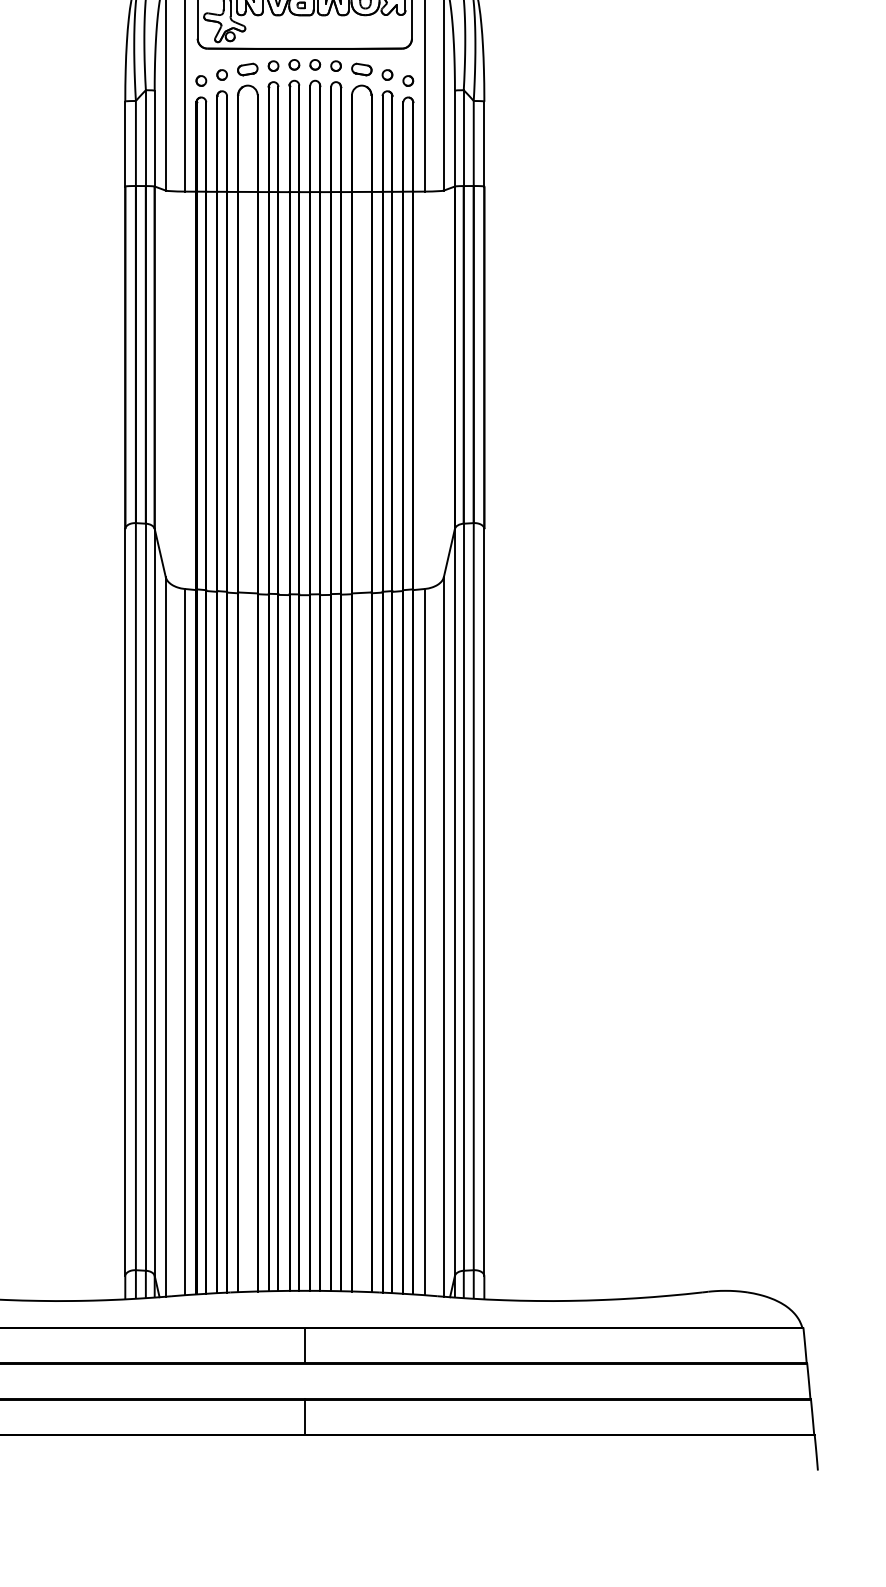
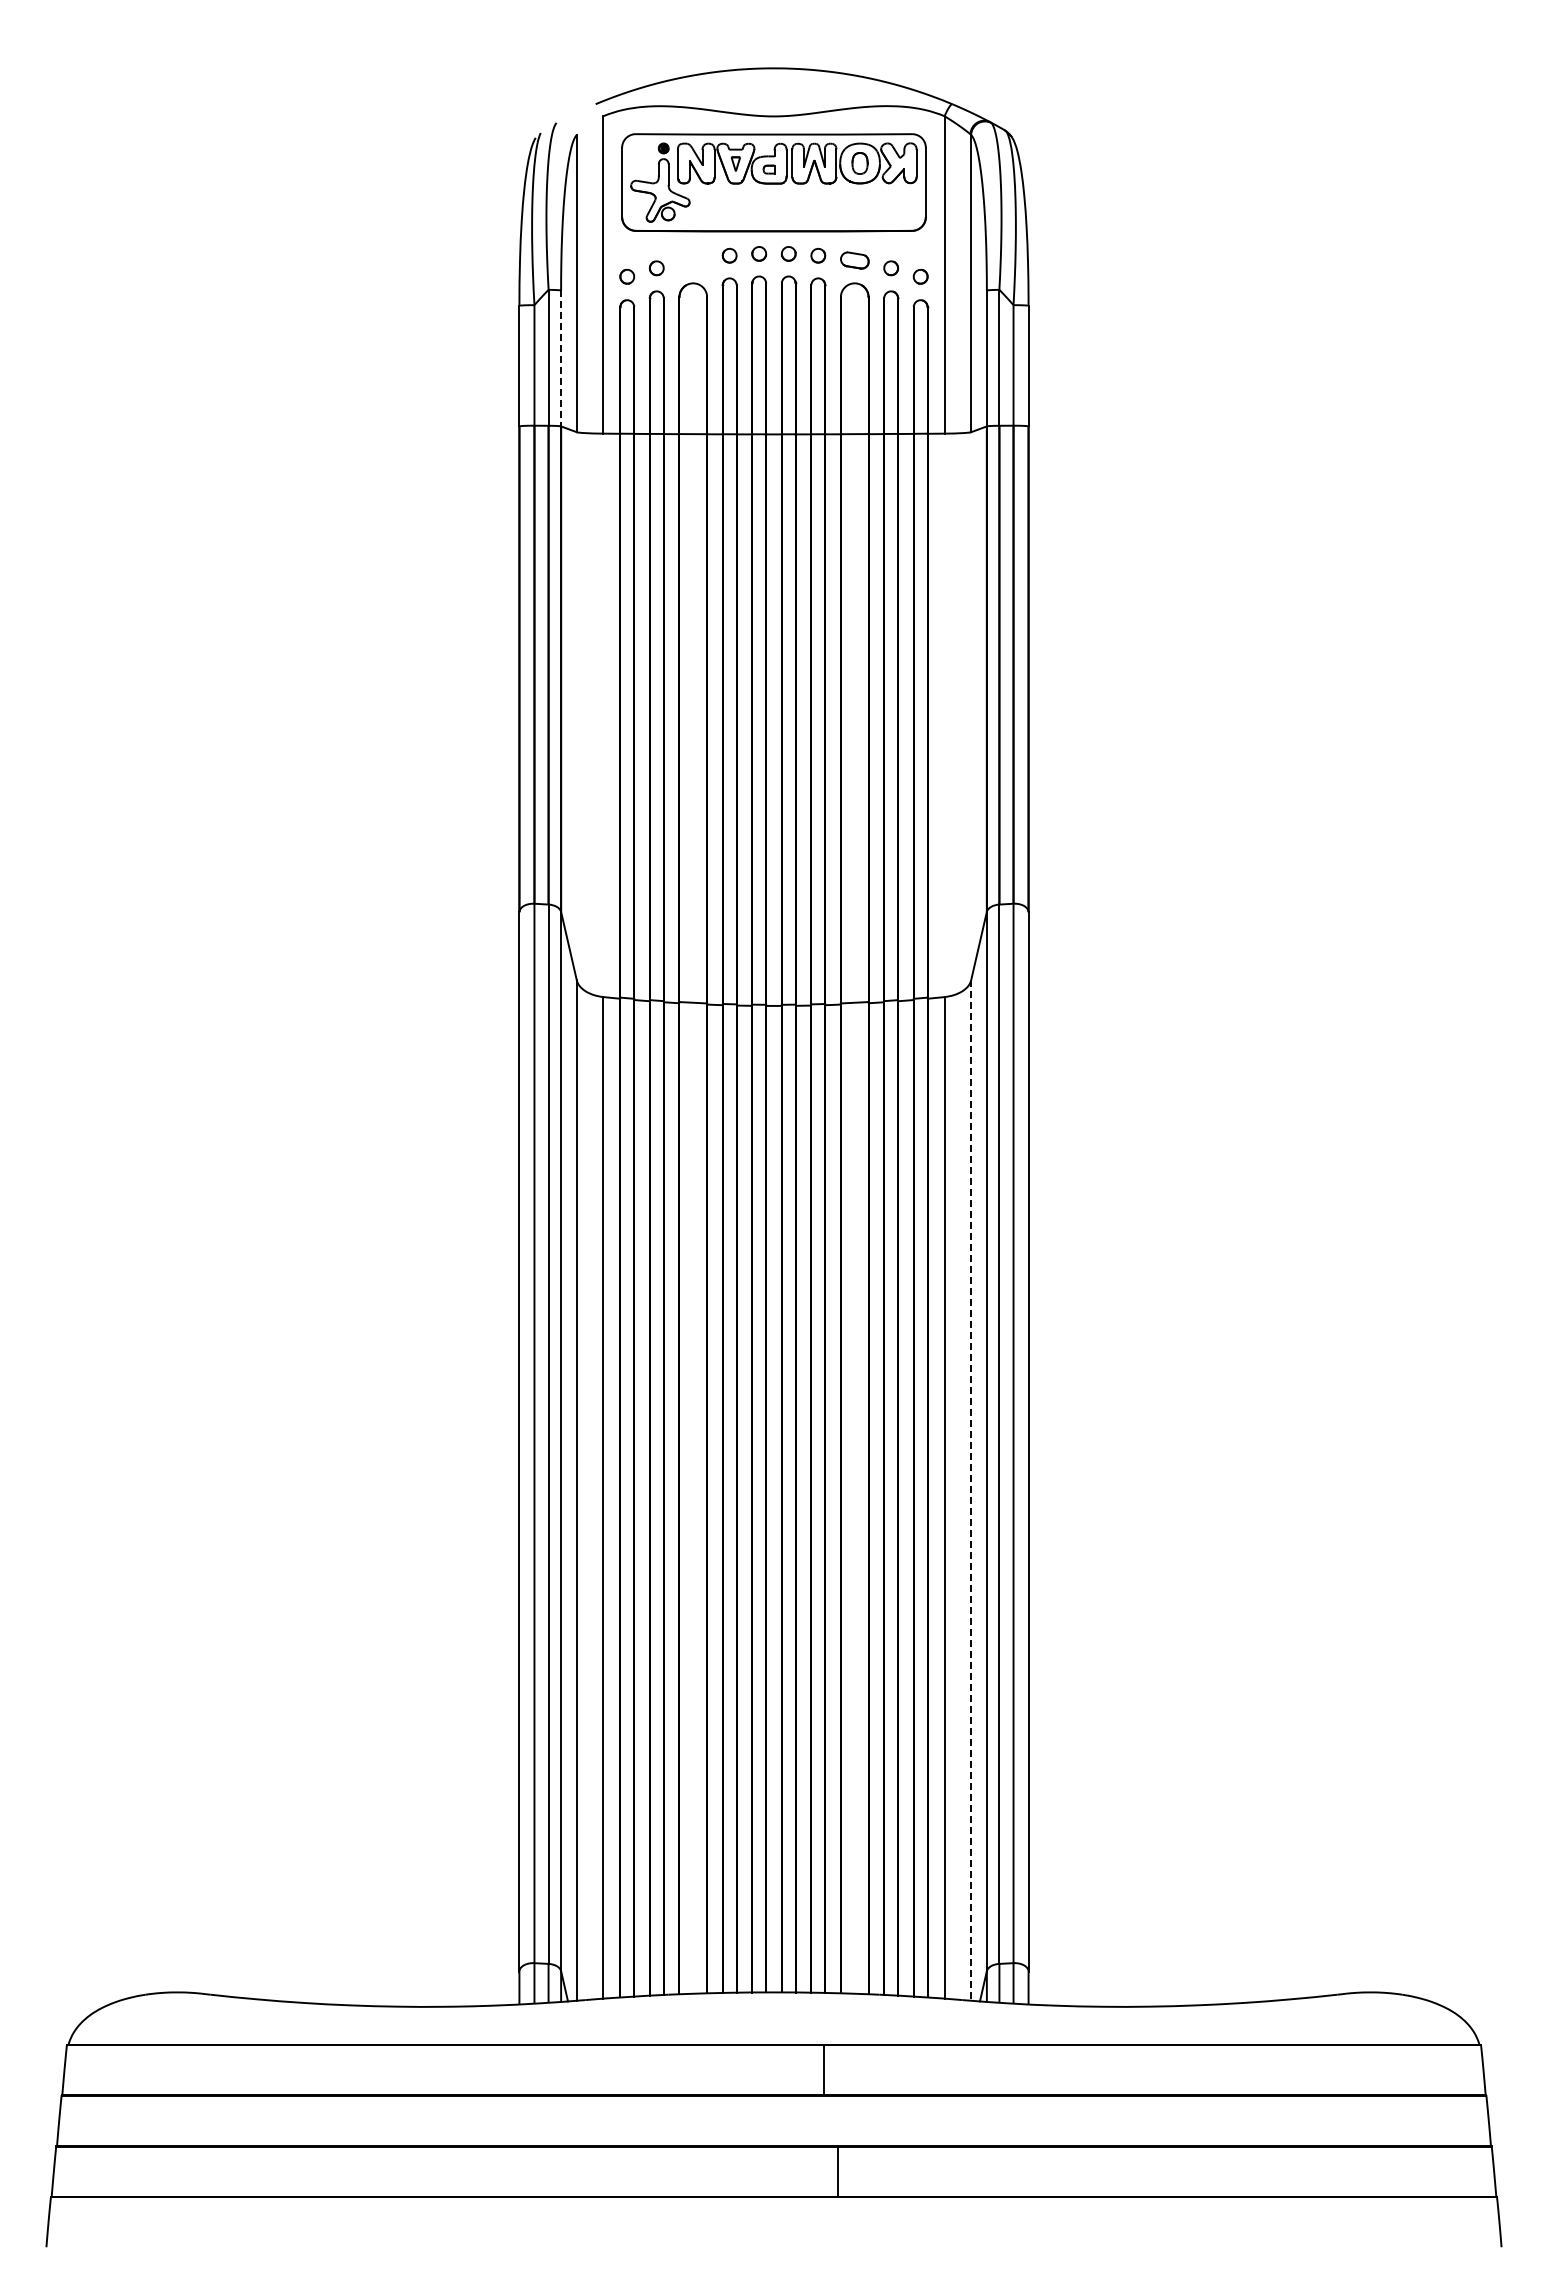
part: (247, 69) -> (692, 260), removed
line: (154, 138) -> (561, 358), solid -> dashed
line: (444, 937) -> (971, 1491), solid -> dashed
line: (305, 1345) -> (824, 2069), moved
line: (305, 1416) -> (838, 2170), moved

